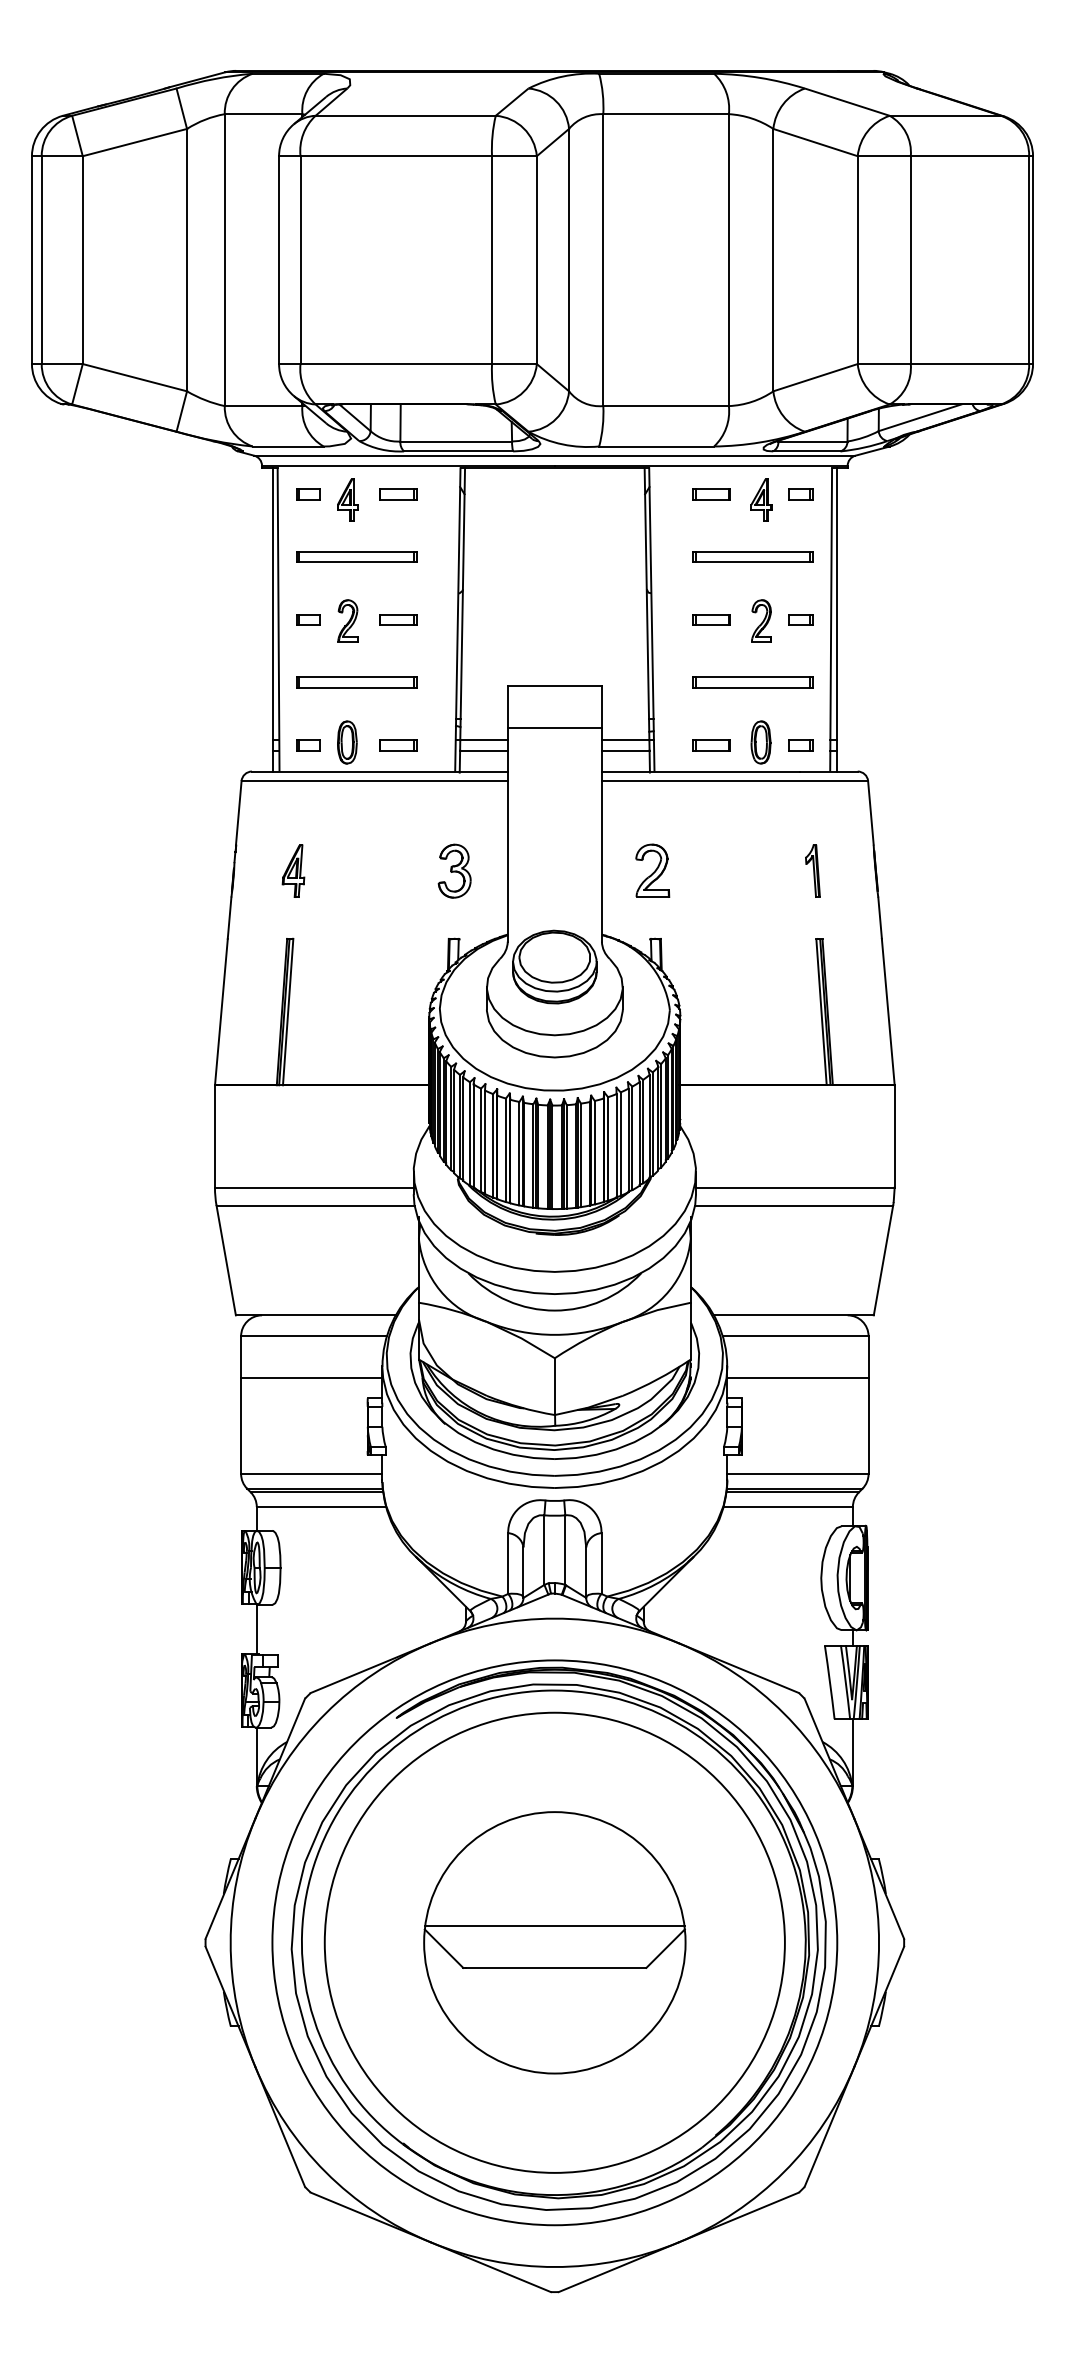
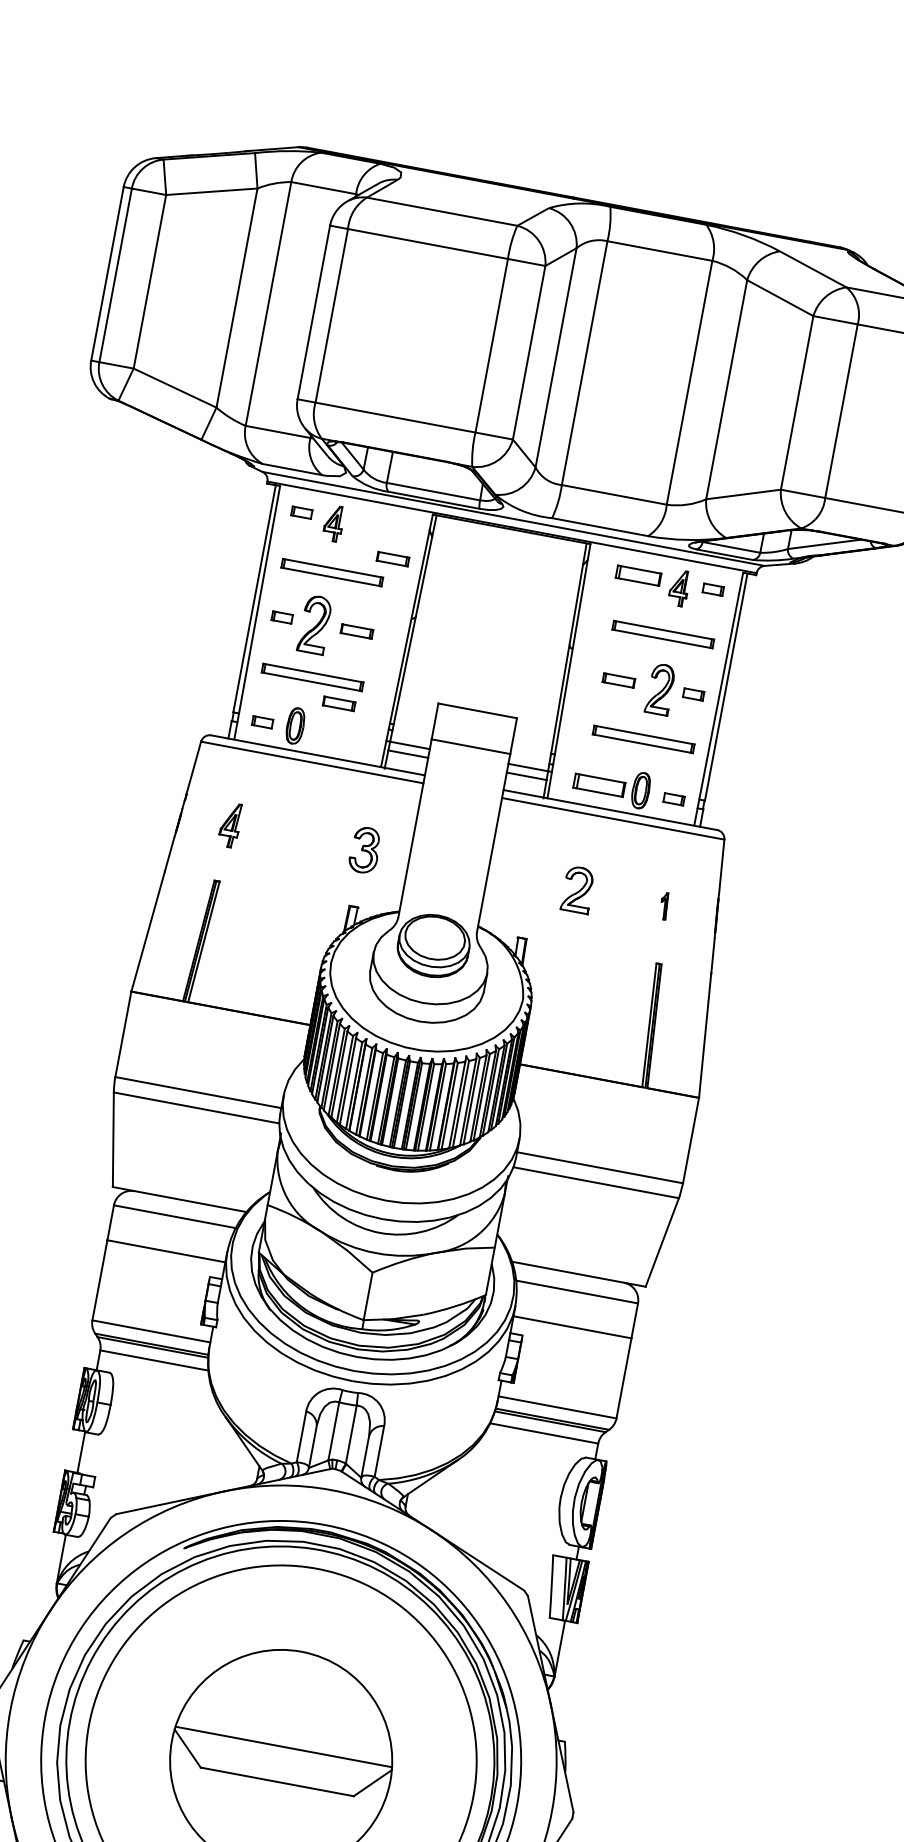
part: (398, 494) -> (393, 559), moved
part: (711, 494) -> (638, 575), size x1.4
part: (347, 620) -> (314, 624), size x1.6
part: (761, 620) -> (660, 688), size x1.4
part: (398, 745) -> (339, 703), moved
part: (711, 745) -> (599, 785), size x1.6
part: (652, 870) -> (577, 889), moved
part: (812, 870) -> (663, 905), size x0.6

